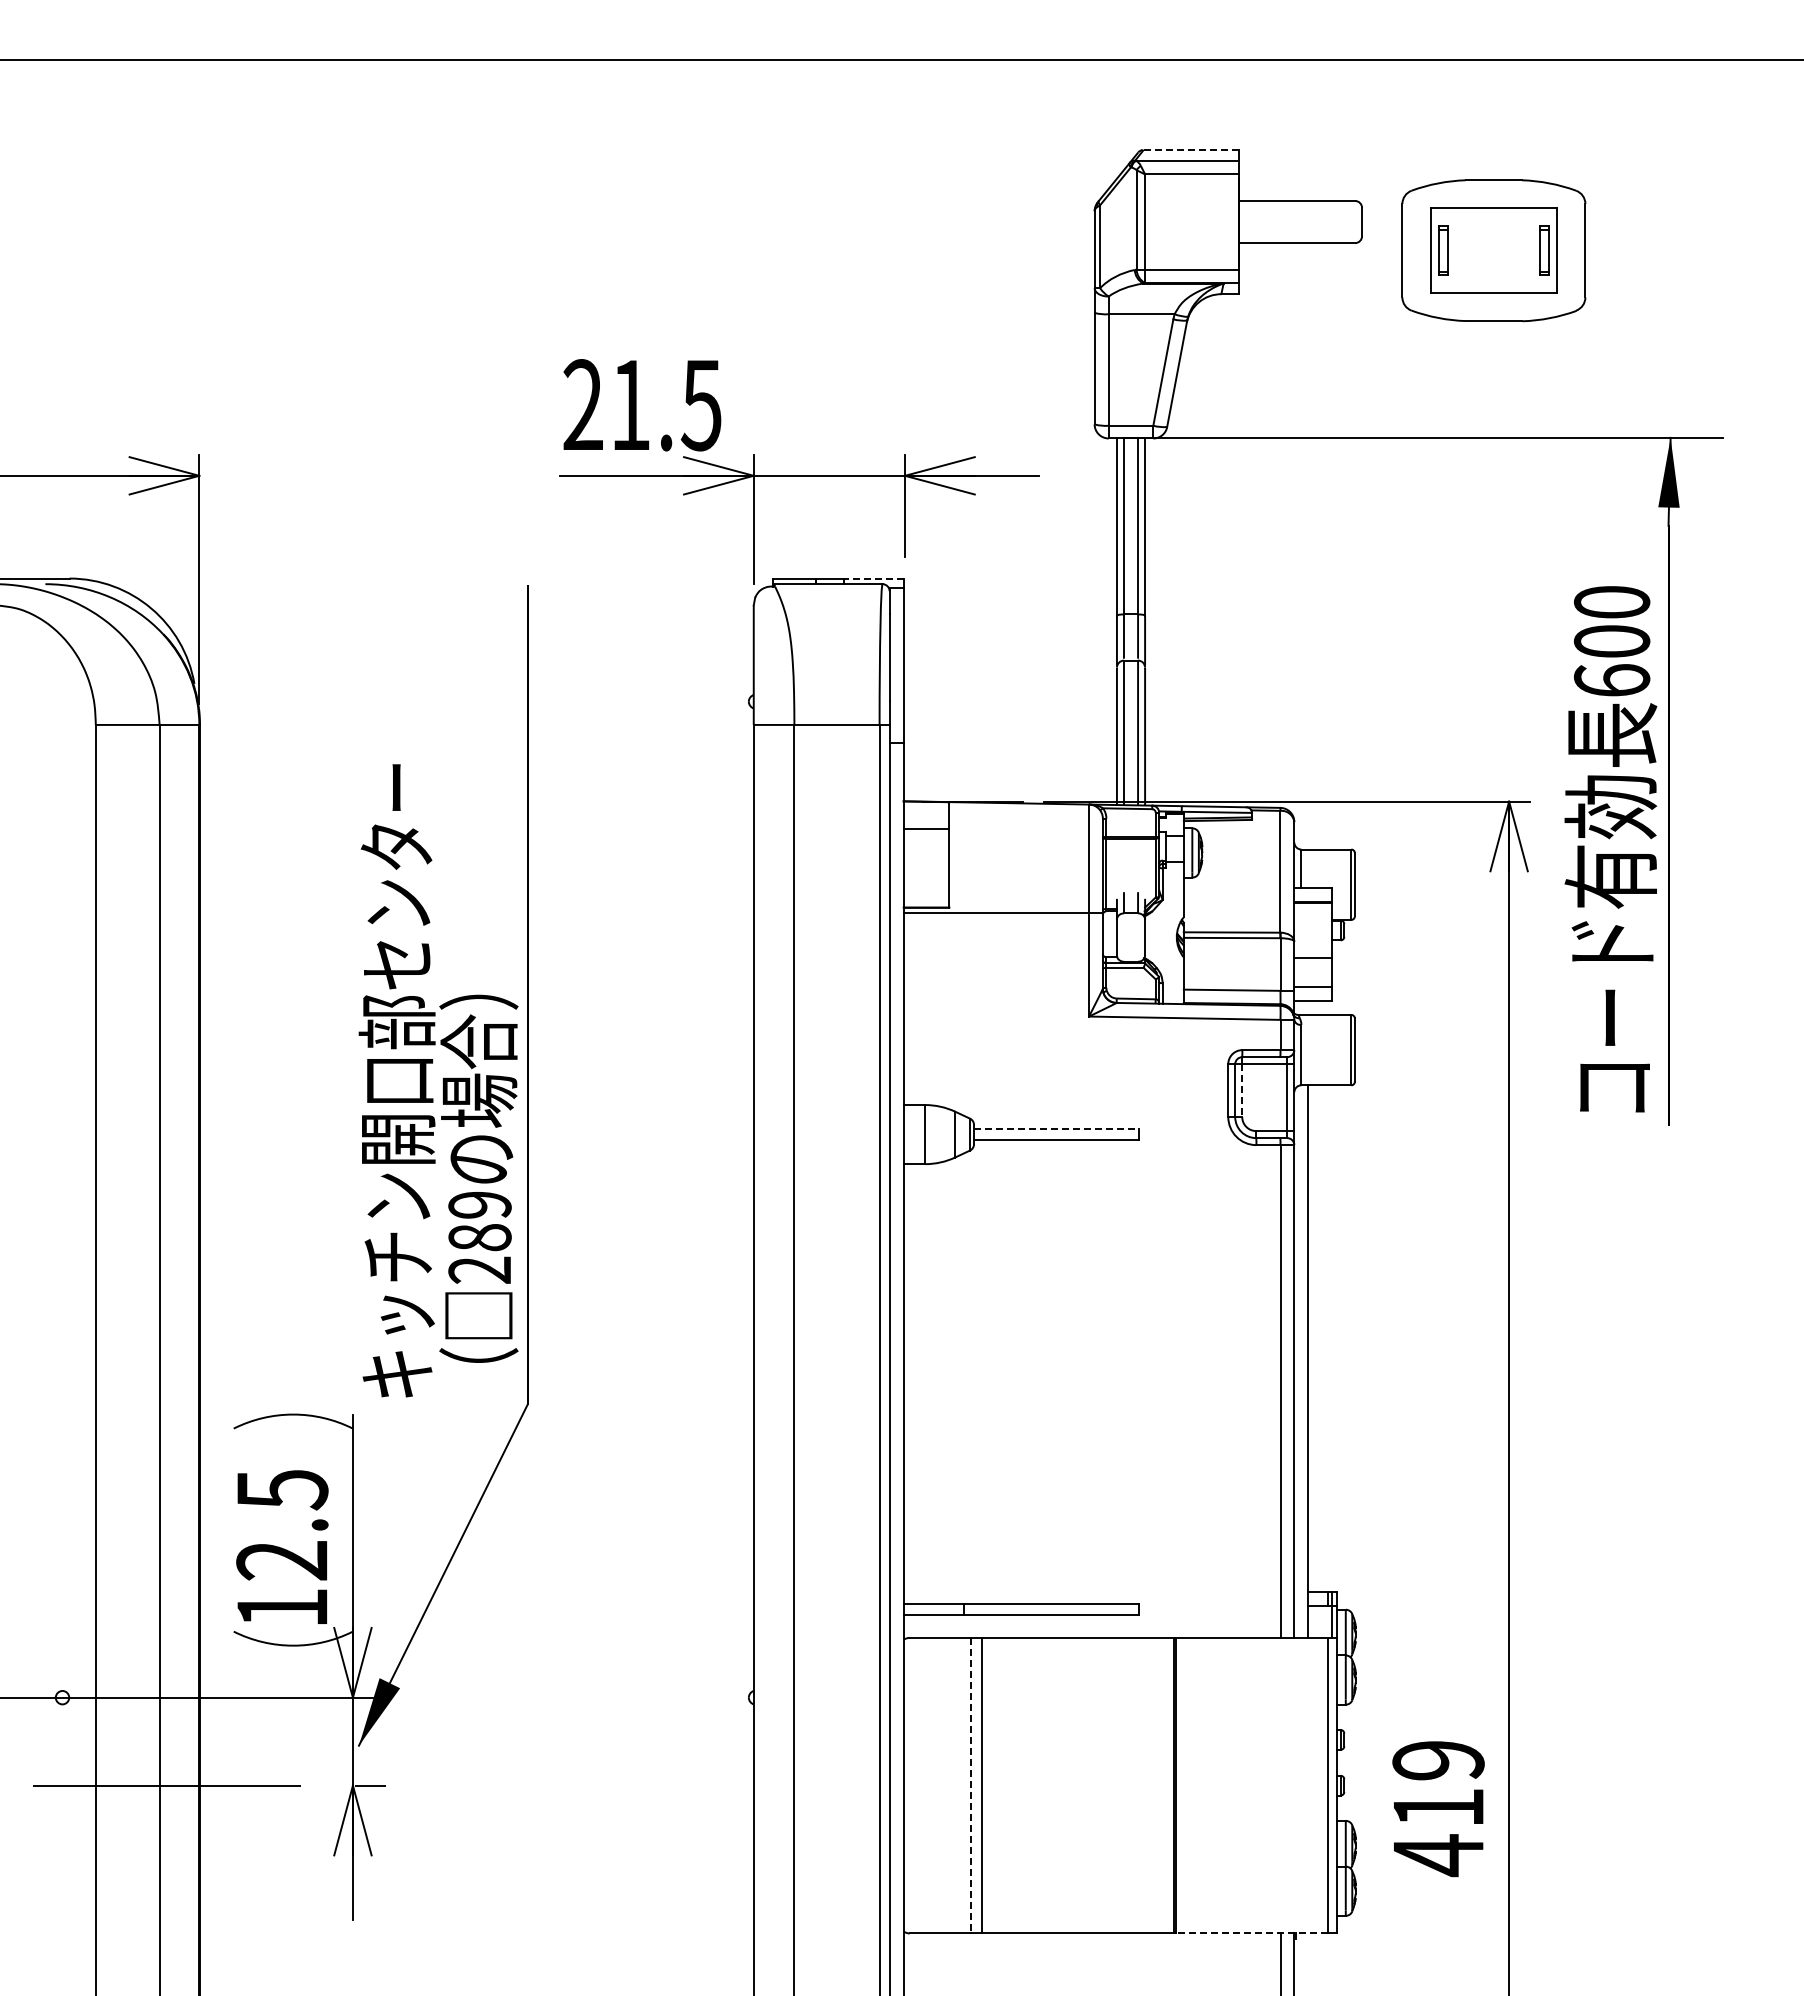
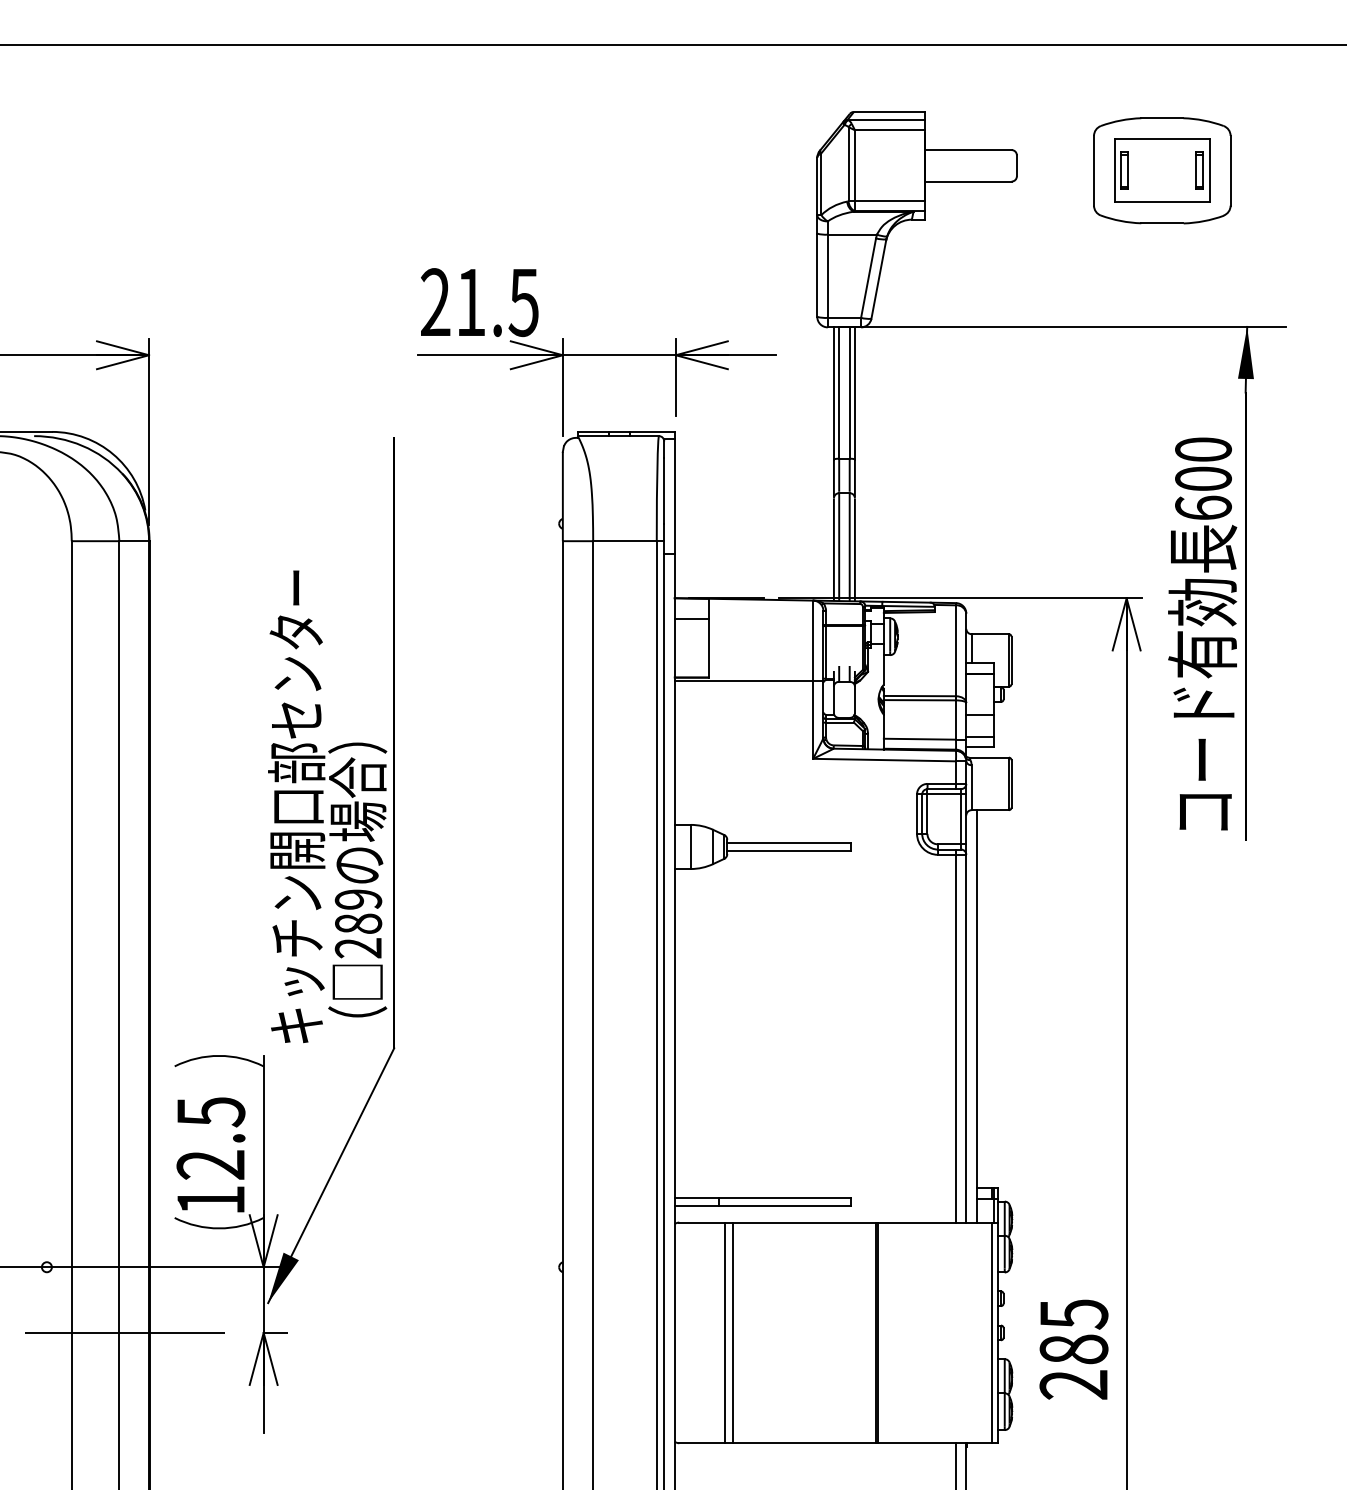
line: (1191, 149) -> (889, 111), dashed -> solid
part: (1493, 250) -> (1162, 170), moved
line: (873, 578) -> (652, 431), dashed -> solid
line: (1242, 1091) -> (927, 814), dashed -> solid
line: (1056, 1129) -> (788, 843), dashed -> solid
line: (970, 1785) -> (724, 1332), dashed -> solid
text: (1438, 1809) -> (1073, 1350), 419 -> 285
line: (1252, 1933) -> (935, 1443), dashed -> solid

